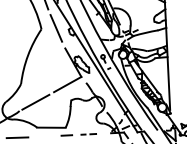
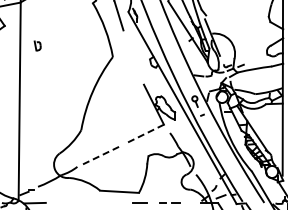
line: (56, 28) -> (133, 56), removed
line: (67, 84) -> (144, 134), solid -> dashed
line: (36, 102) -> (100, 156), solid -> dashed
line: (17, 137) -> (72, 202), removed

